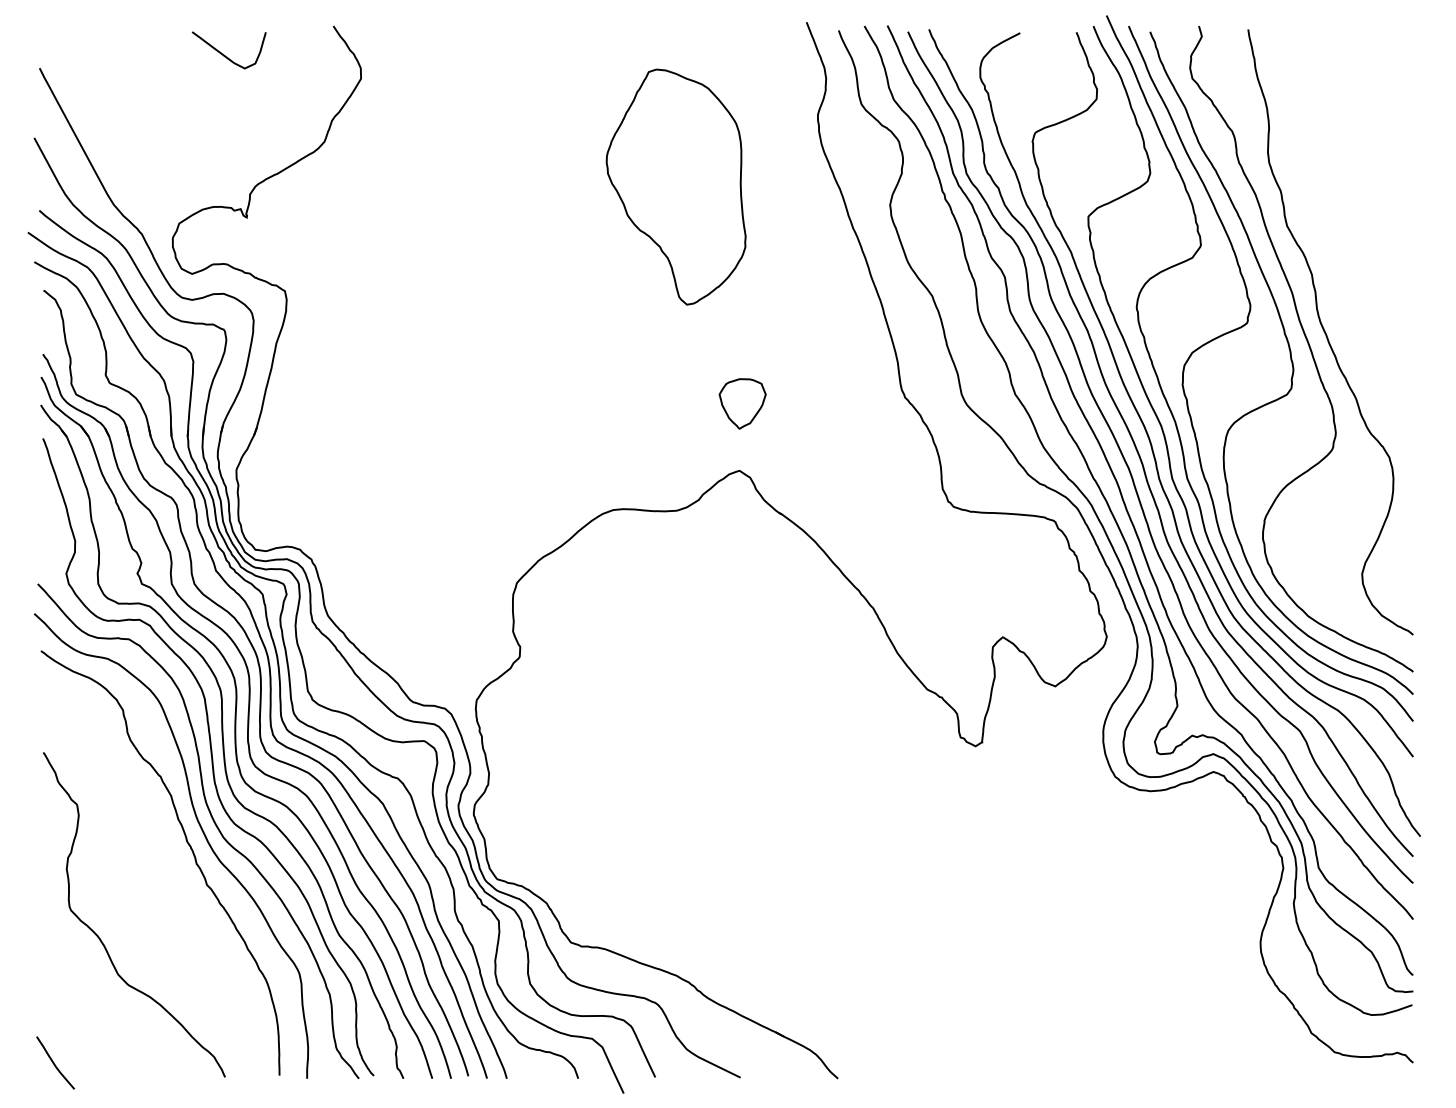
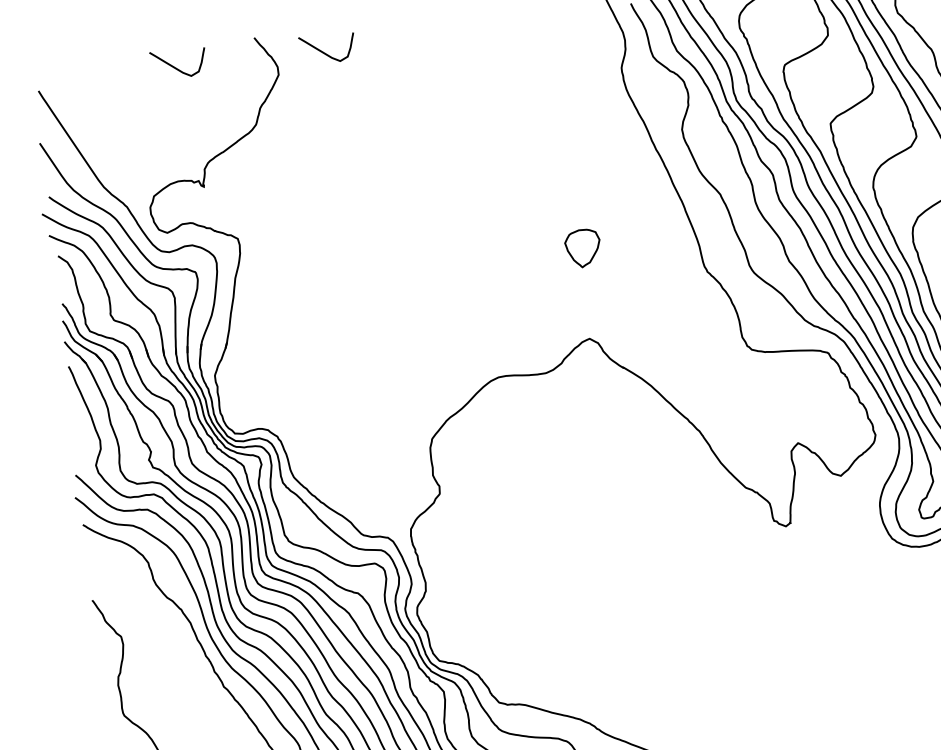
curve: (424, 54) -> (324, 52), added
part: (675, 186) -> (520, 131), removed
part: (742, 403) -> (582, 248), moved

